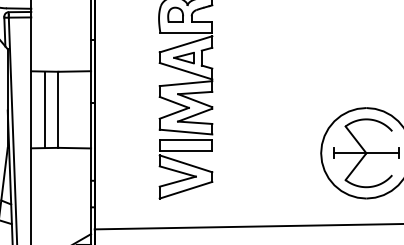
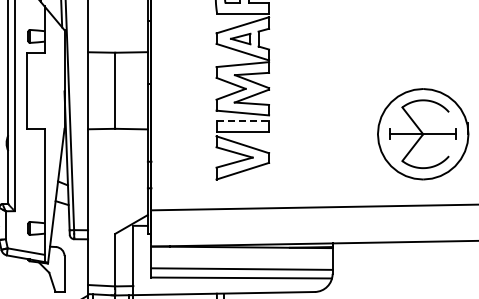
line: (45, 109) -> (102, 90), removed
line: (186, 140) -> (243, 121), solid -> dashed

